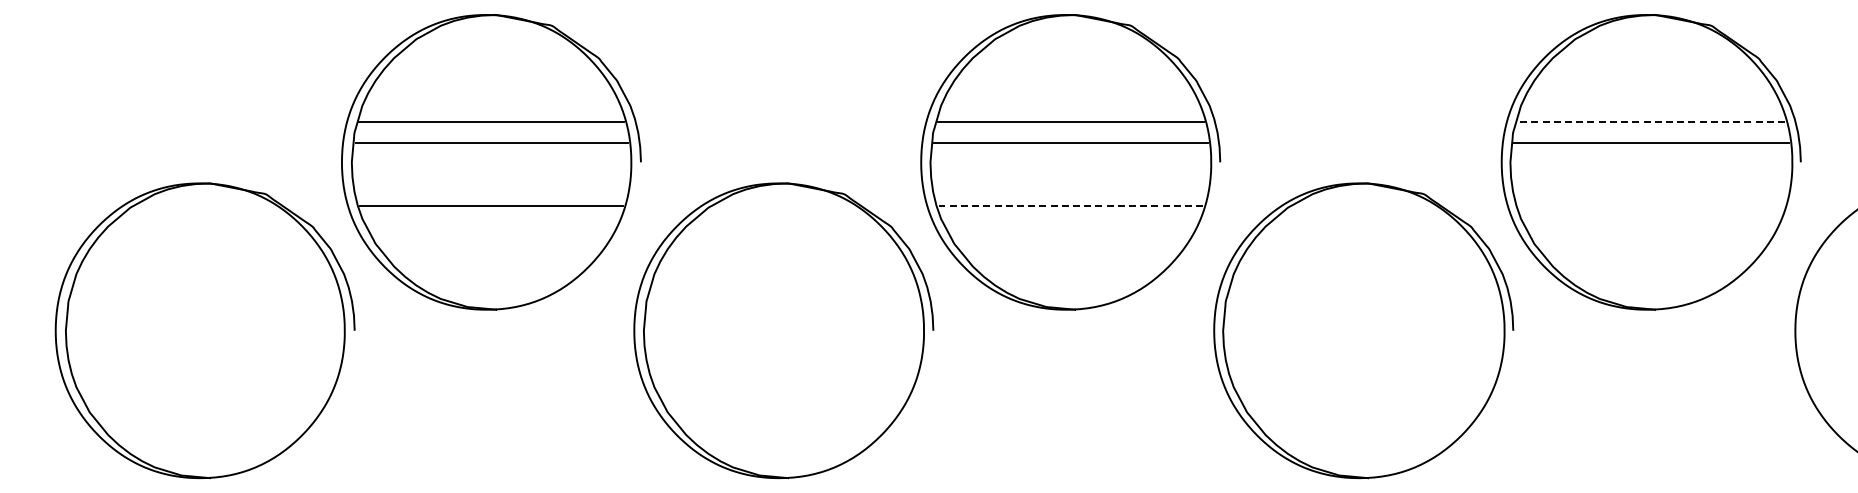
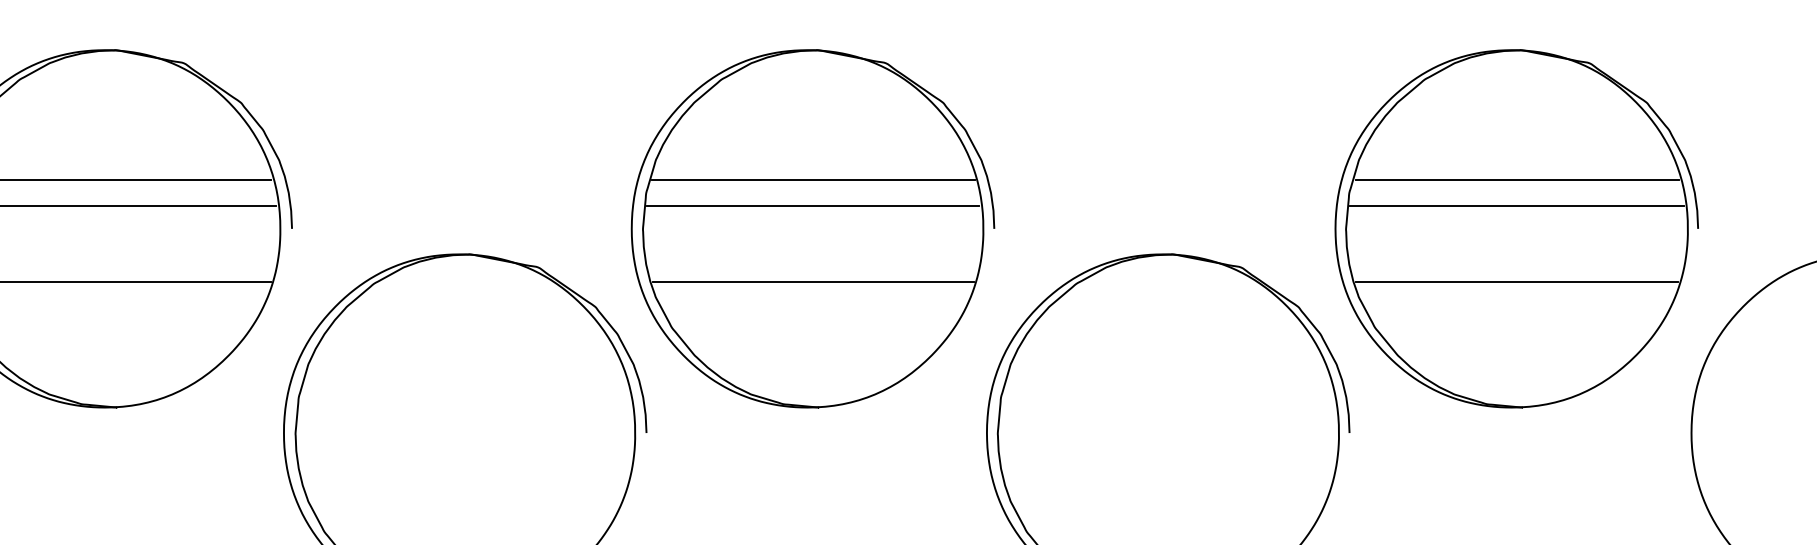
line: (1651, 122) -> (1517, 180), dashed -> solid
line: (1070, 206) -> (812, 282), dashed -> solid
line: (1651, 206) -> (1517, 282), added

